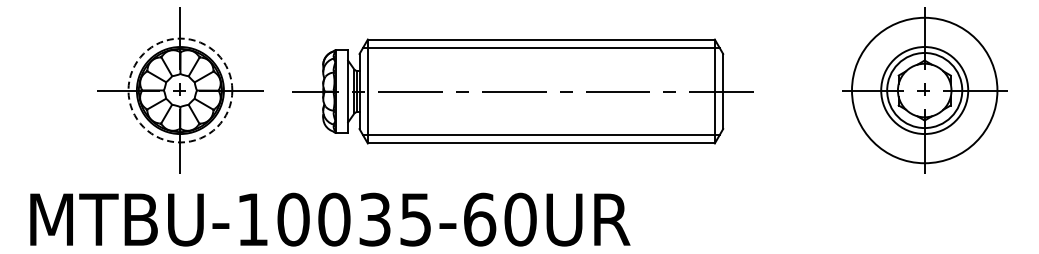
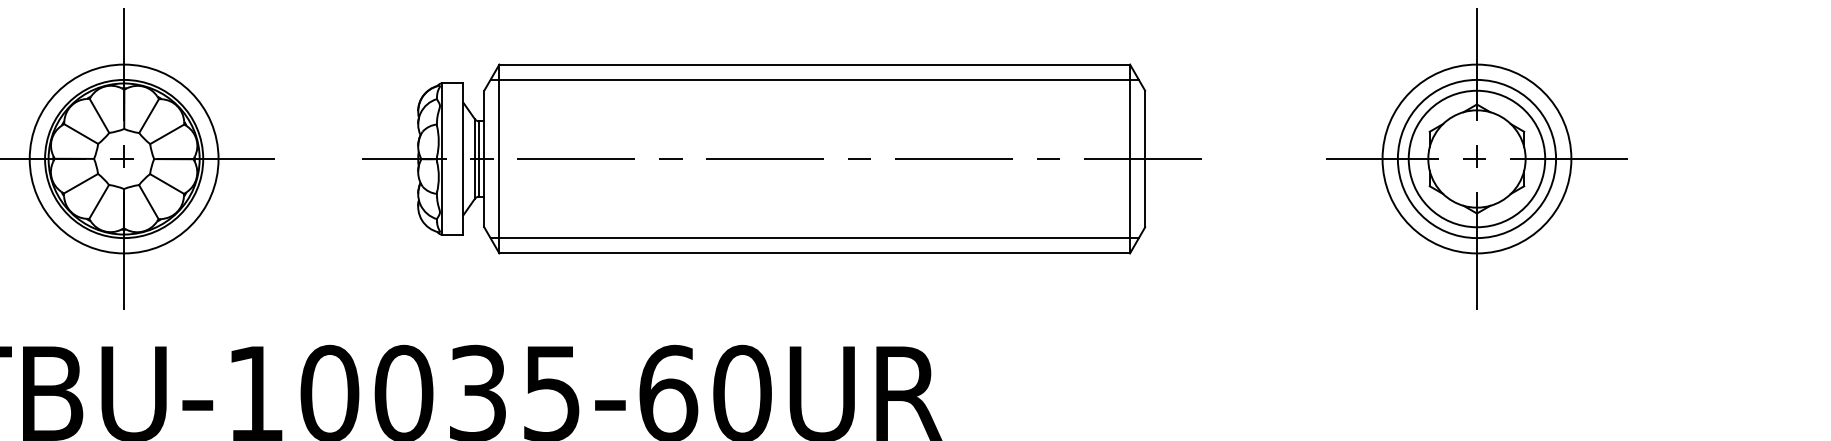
circle: (180, 90) -> (124, 158), dashed -> solid
circle: (924, 90) -> (1476, 158), size x0.71
part: (522, 91) -> (780, 158), moved

